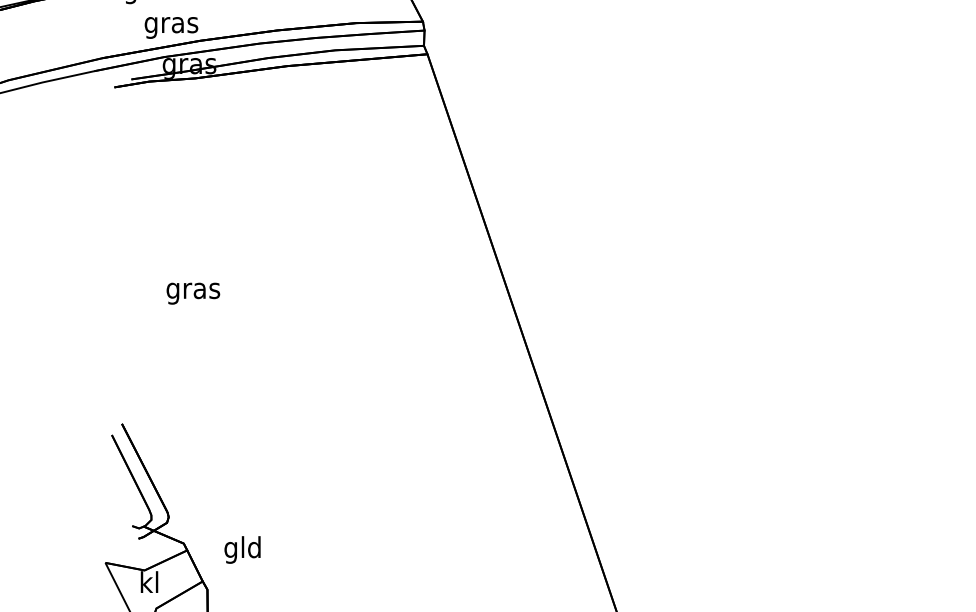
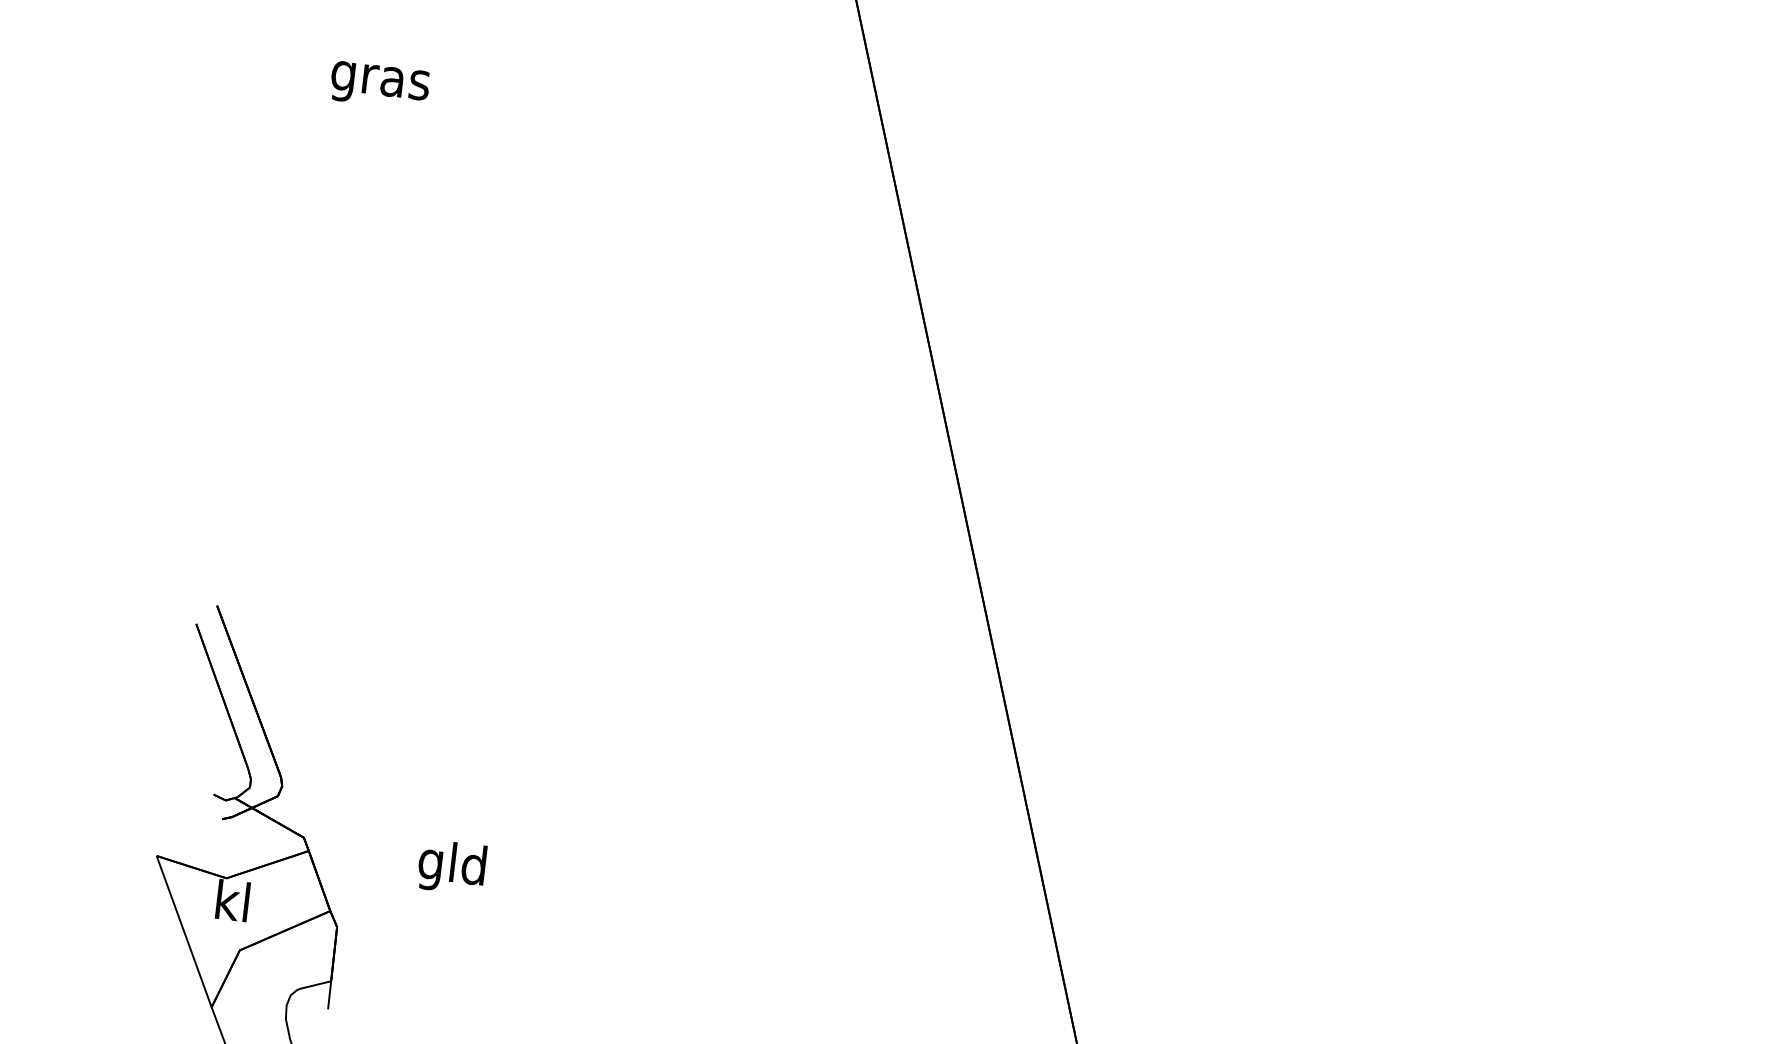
text: (193, 293) -> (380, 85), moved
text: (242, 549) -> (451, 866), moved

